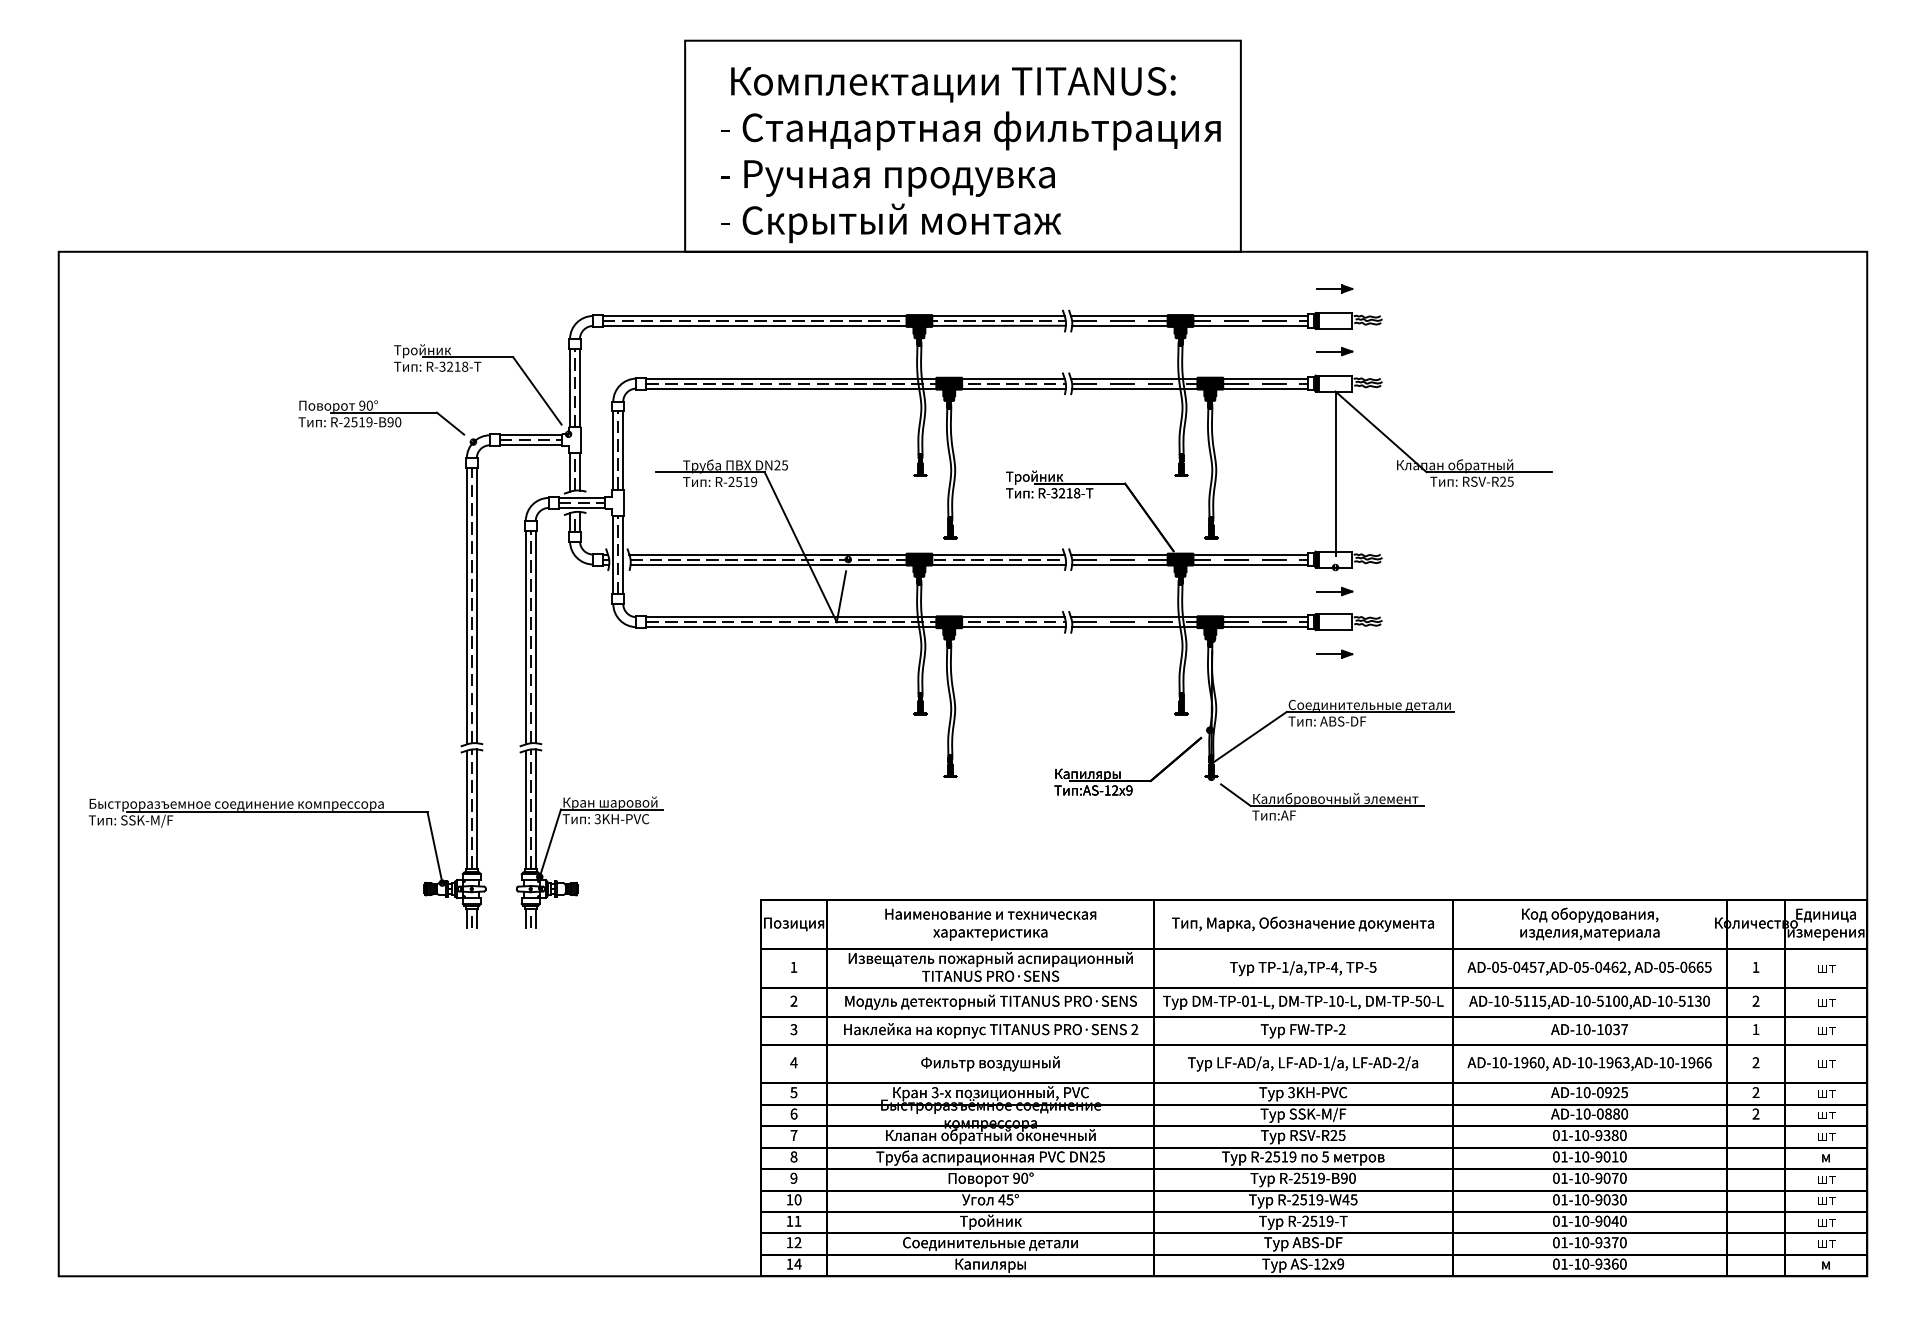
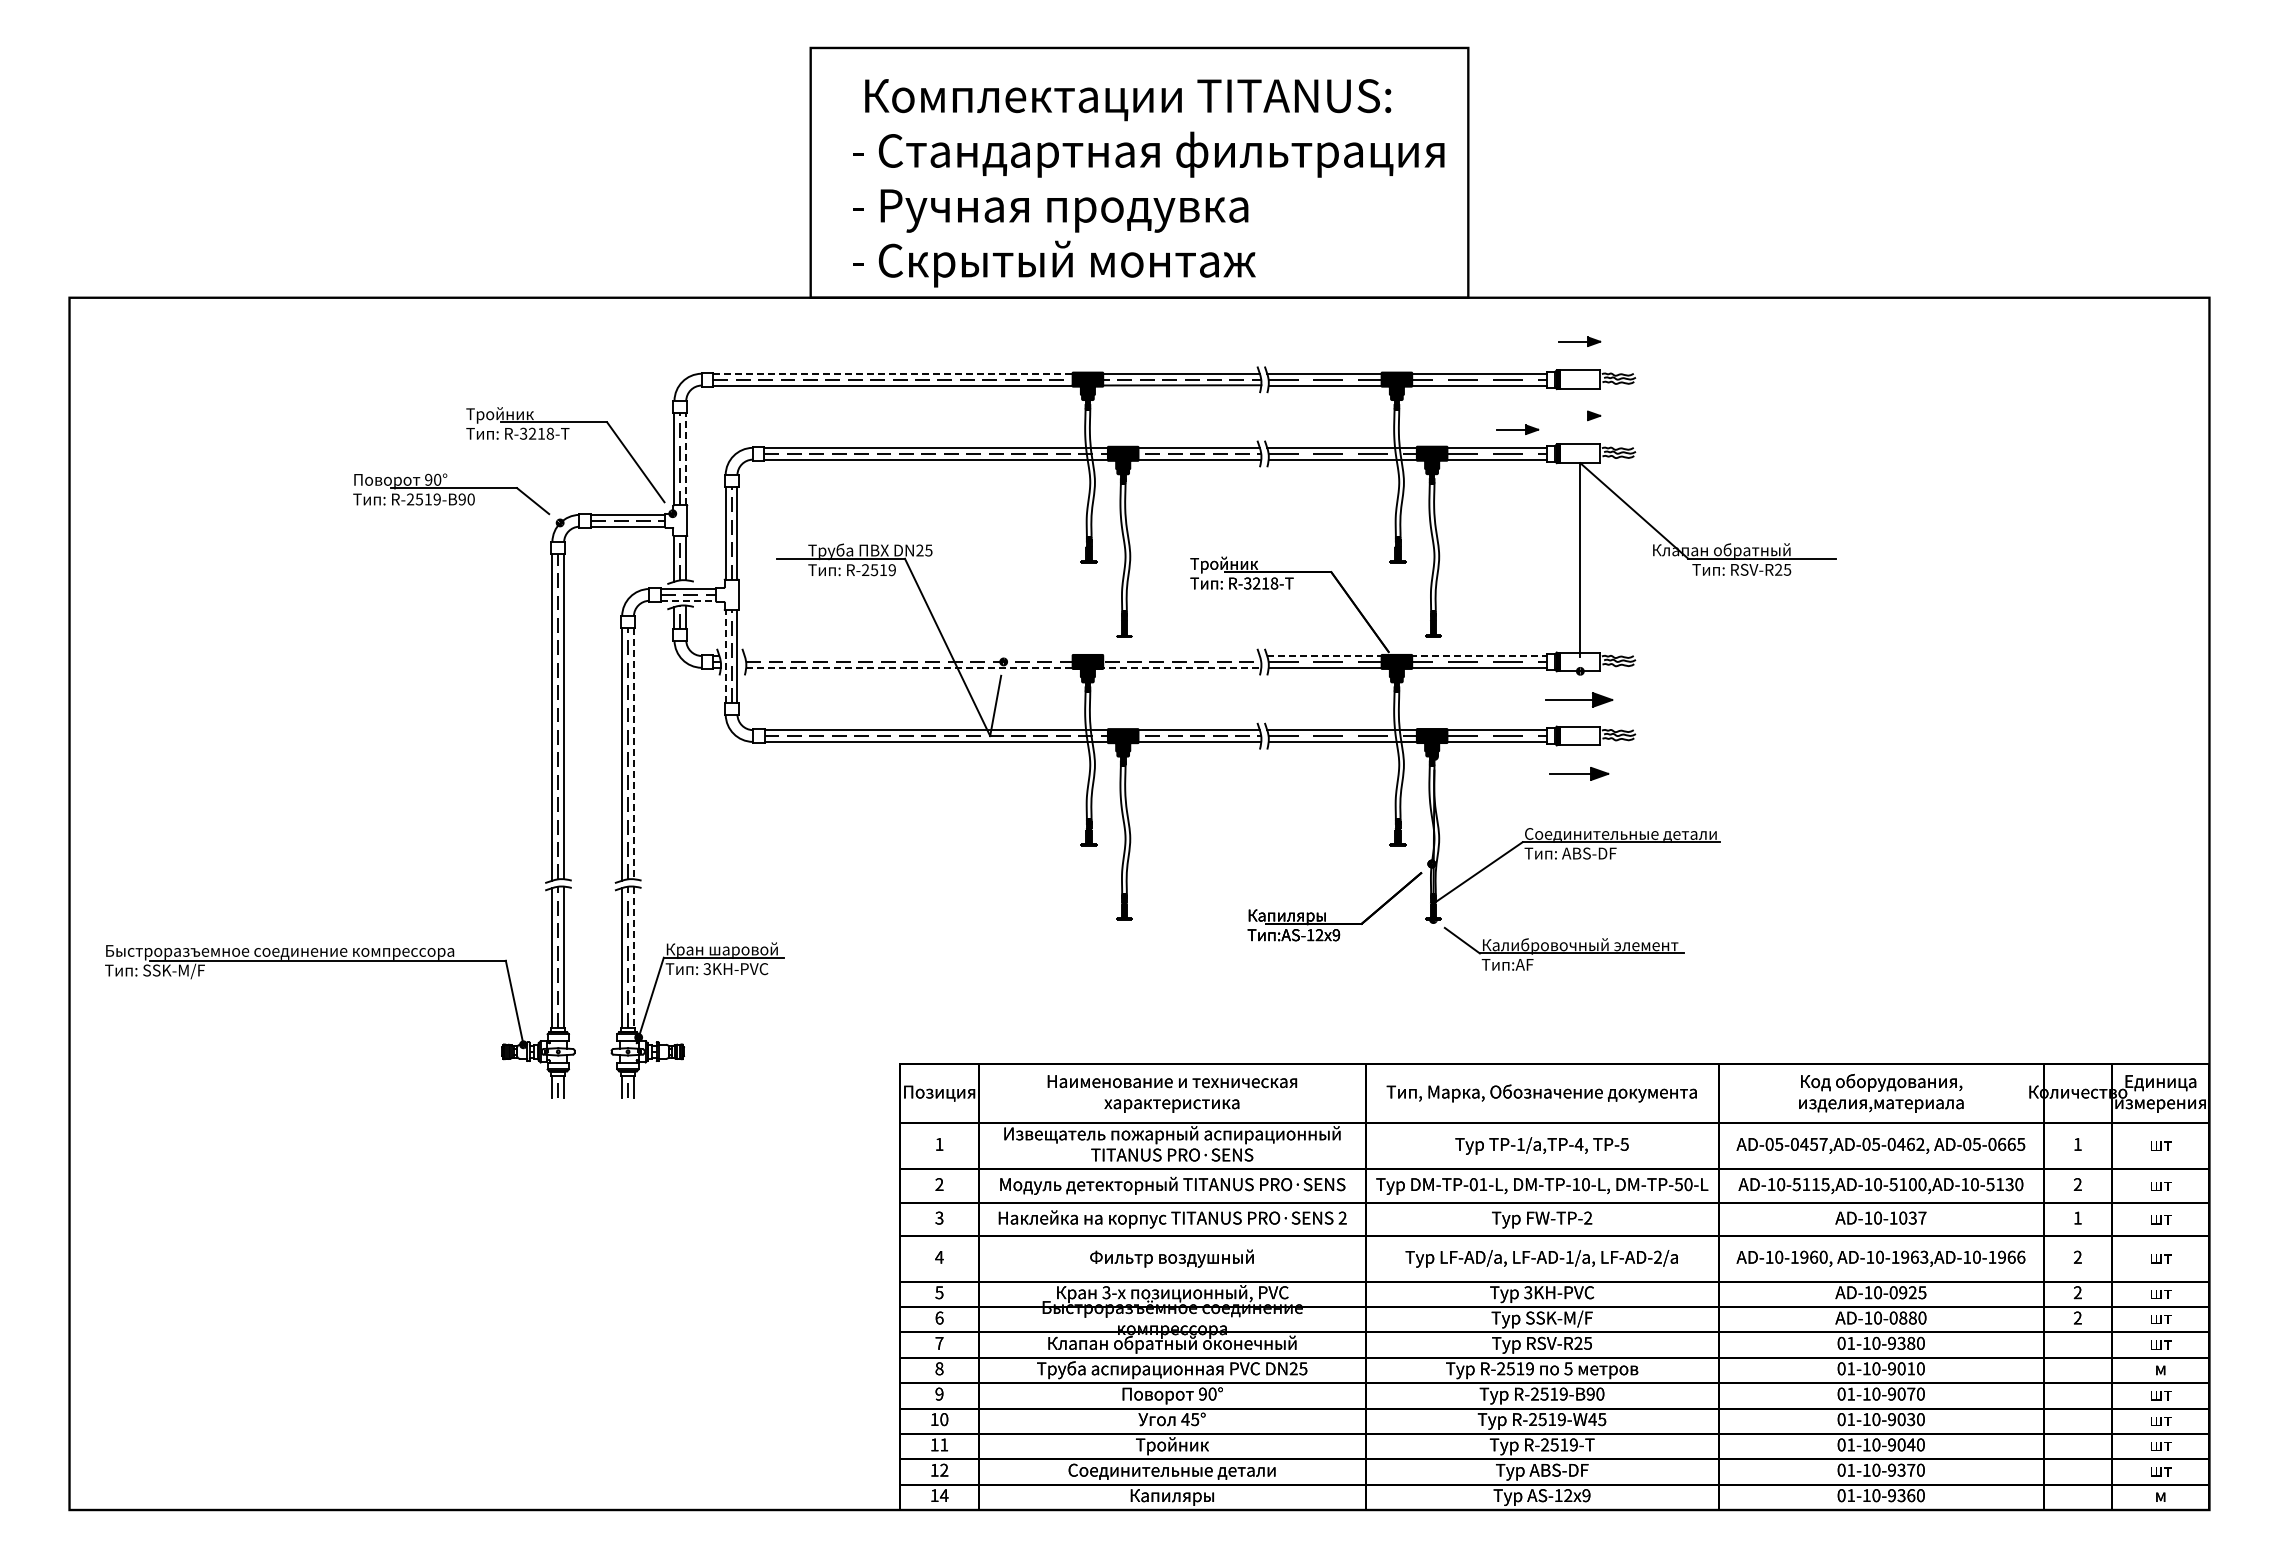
line: (754, 315) -> (892, 373), solid -> dashed
line: (1329, 351) -> (1573, 415), removed
part: (1282, 363) -> (1517, 429), added
line: (580, 387) -> (686, 458), solid -> dashed
line: (581, 507) -> (688, 600), solid -> dashed
line: (613, 554) -> (725, 656), solid -> dashed
line: (846, 554) -> (1001, 656), removed
line: (1189, 554) -> (1407, 656), solid -> dashed
line: (848, 564) -> (1003, 667), solid -> dashed
part: (1334, 591) -> (1579, 699), size x1.6
line: (535, 636) -> (633, 753), solid -> dashed
part: (1334, 653) -> (1579, 773), size x1.4
line: (535, 809) -> (633, 957), solid -> dashed

